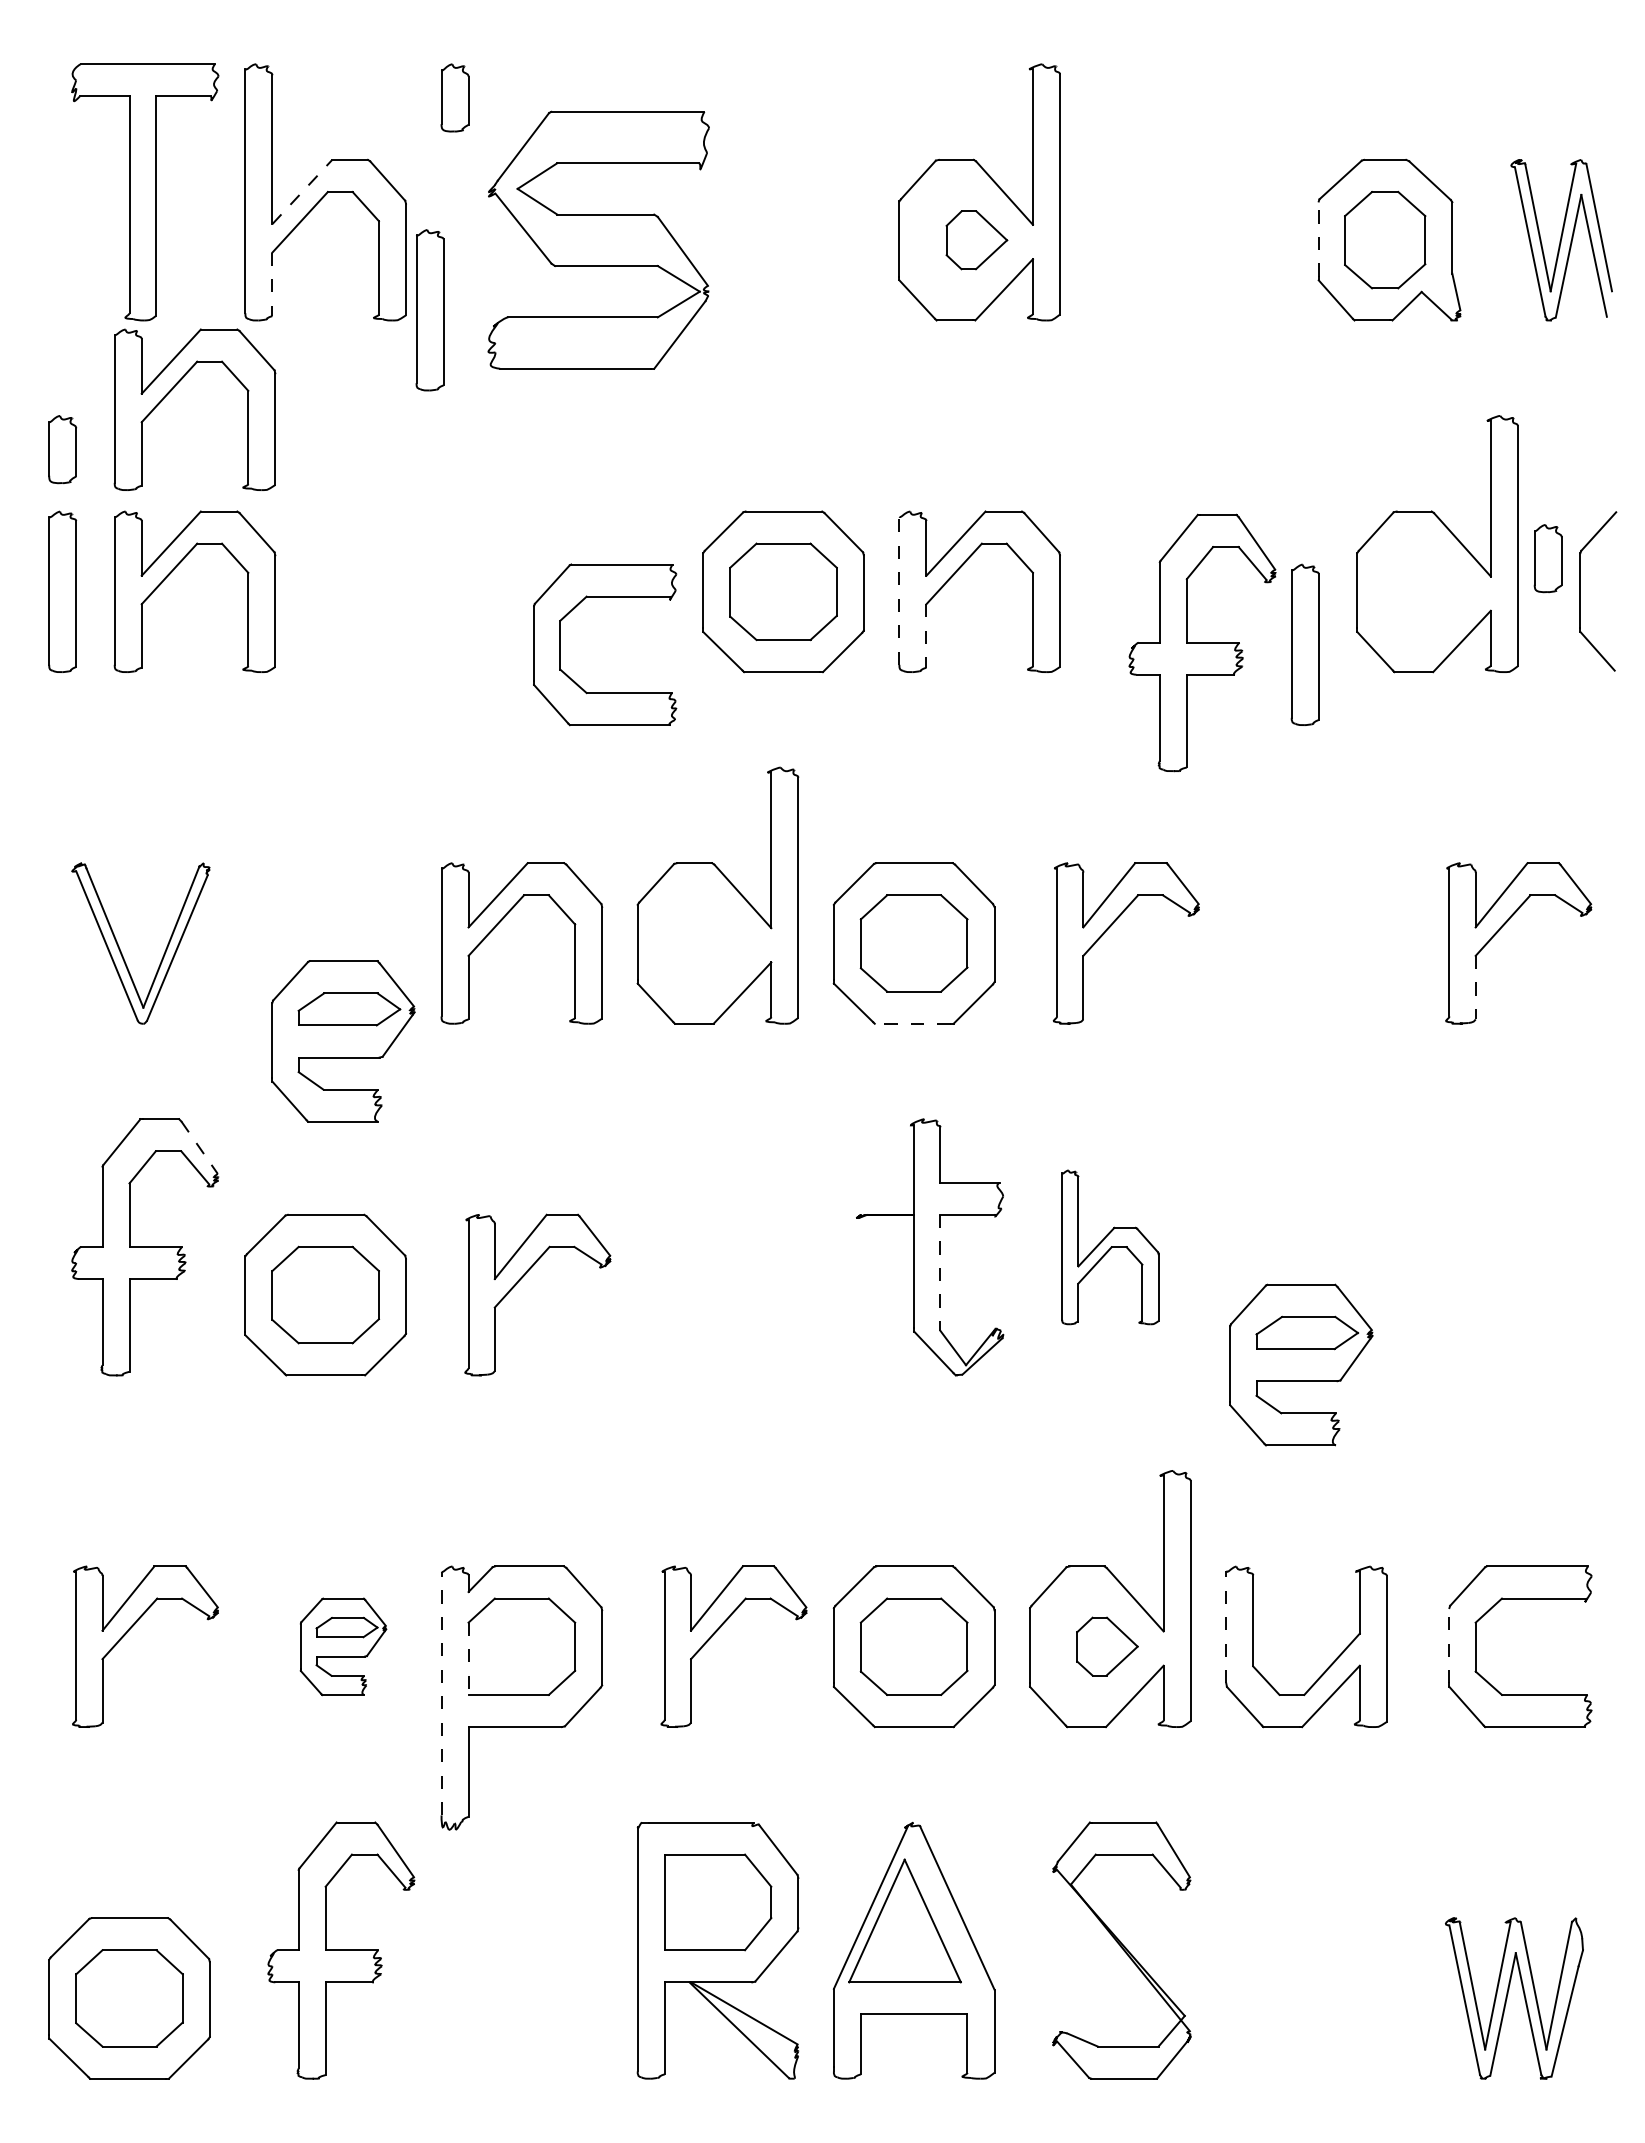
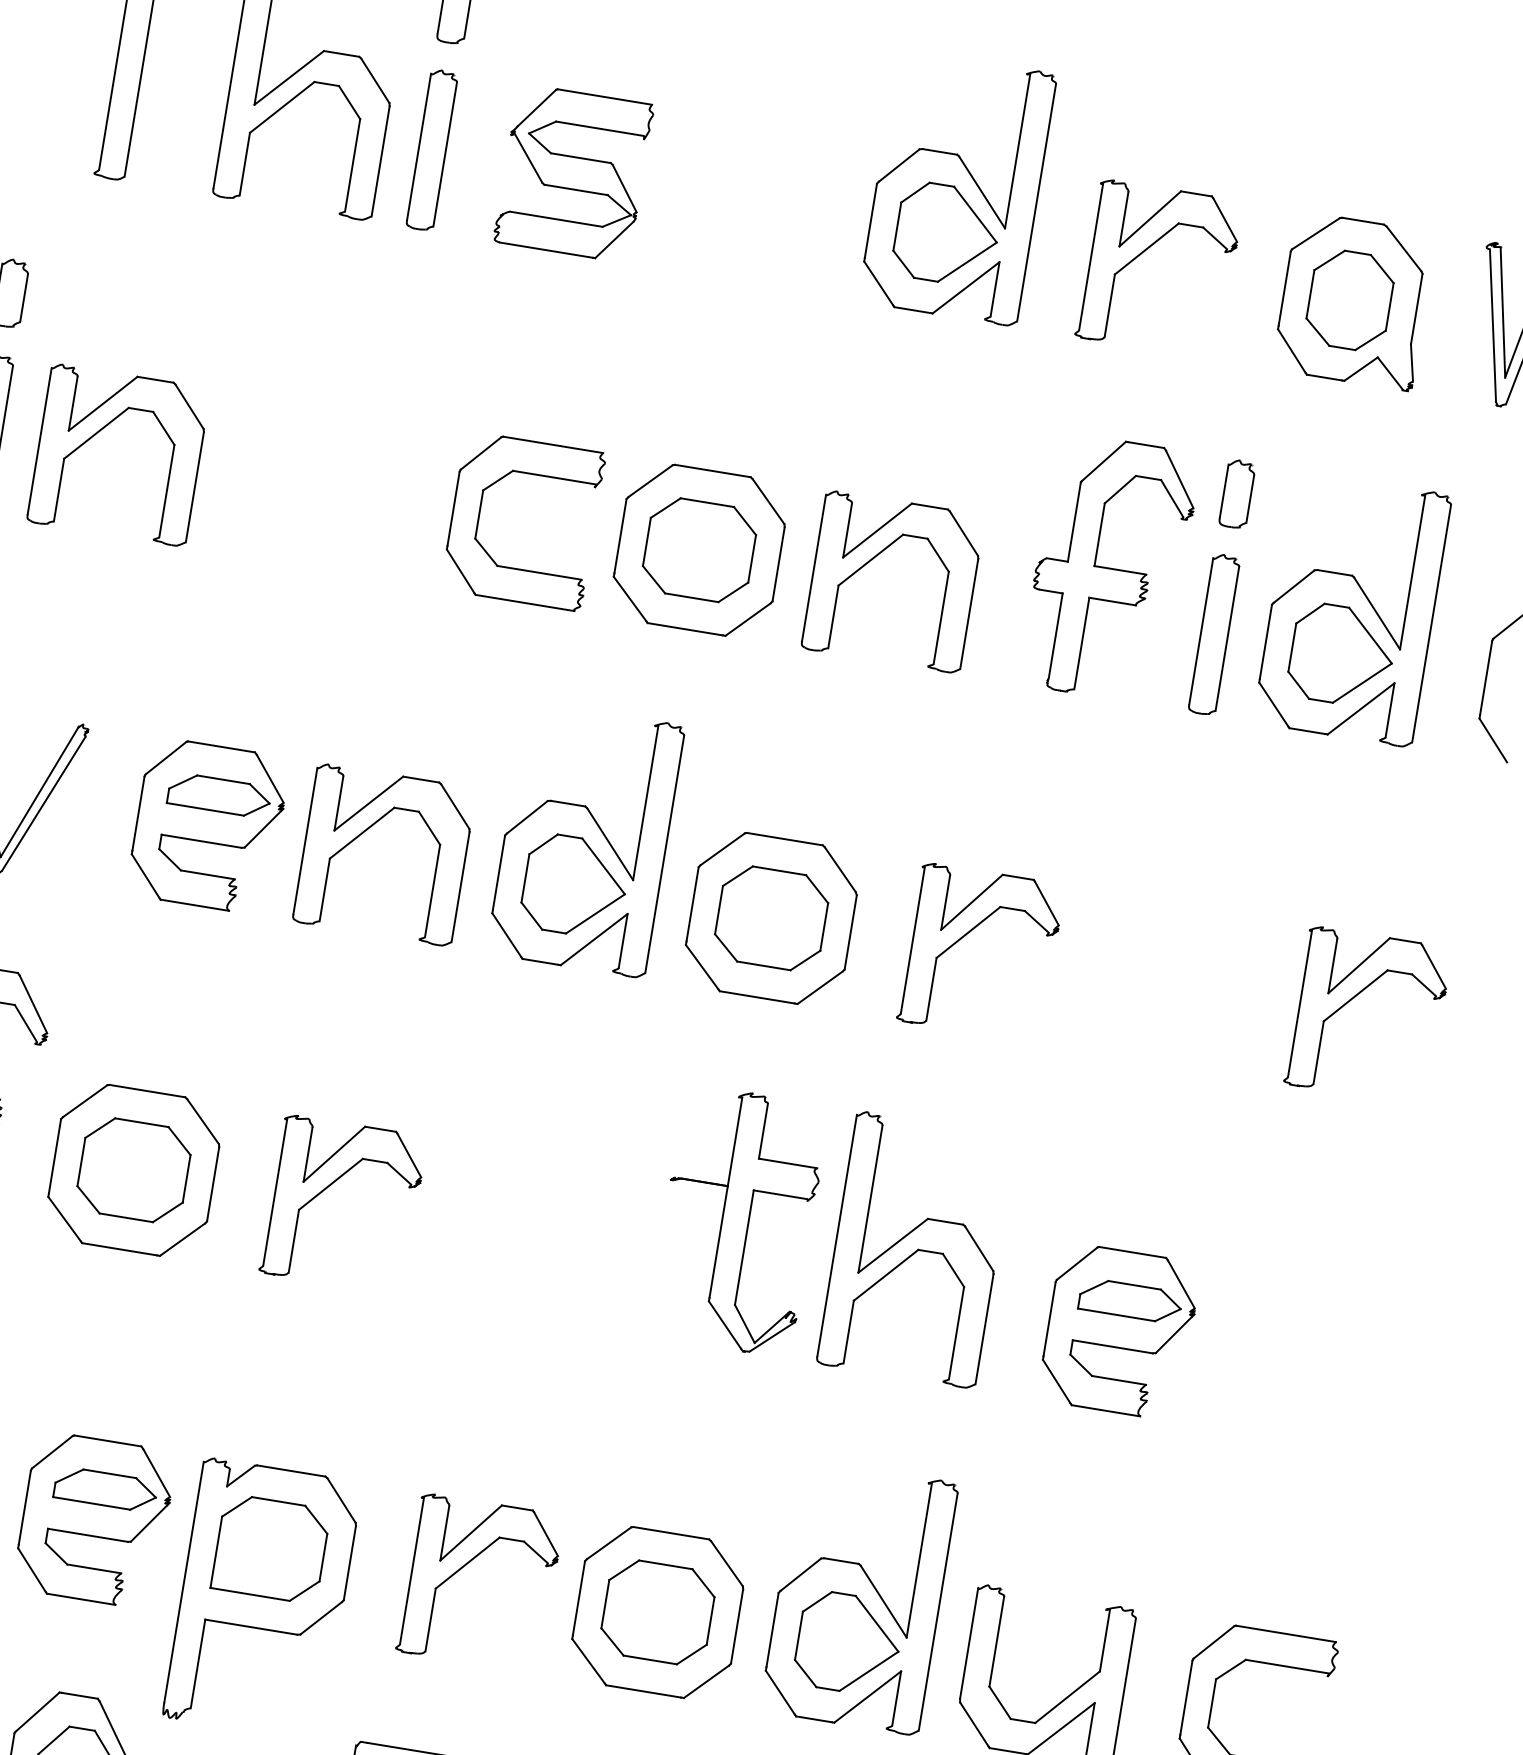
line: (302, 192) -> (289, 78), dashed -> solid
part: (1176, 223) -> (1146, 250), added
part: (598, 239) -> (573, 172), size x0.62
line: (1318, 239) -> (1284, 288), dashed -> solid
part: (976, 240) -> (946, 234), size x1.67
line: (272, 284) -> (244, 164), dashed -> solid
part: (429, 310) -> (431, 150), moved
part: (173, 389) -> (130, 251), removed
part: (1547, 558) -> (1236, 493), moved
line: (899, 590) -> (814, 567), dashed -> solid
part: (1434, 591) -> (1342, 655), added
line: (926, 636) -> (833, 617), dashed -> solid
part: (1202, 642) -> (1109, 568), moved
part: (560, 644) -> (479, 513), moved
part: (1304, 644) -> (1213, 634), moved
part: (714, 943) -> (574, 886), added
line: (1475, 987) -> (1318, 1052), dashed -> solid
line: (912, 1023) -> (757, 997), dashed -> solid
part: (343, 1041) -> (208, 826), moved
line: (199, 1147) -> (33, 1004), dashed -> solid
part: (1110, 1247) -> (916, 1250), size x1.67
line: (940, 1273) -> (744, 1248), dashed -> solid
part: (1301, 1364) -> (1119, 1331), moved
line: (1226, 1626) -> (969, 1642), dashed -> solid
line: (1449, 1645) -> (1186, 1697), dashed -> solid
part: (343, 1646) -> (94, 1519), size x1.67
part: (1107, 1646) -> (848, 1643), size x1.67
line: (468, 1659) -> (216, 1552), dashed -> solid
line: (441, 1693) -> (183, 1582), dashed -> solid

